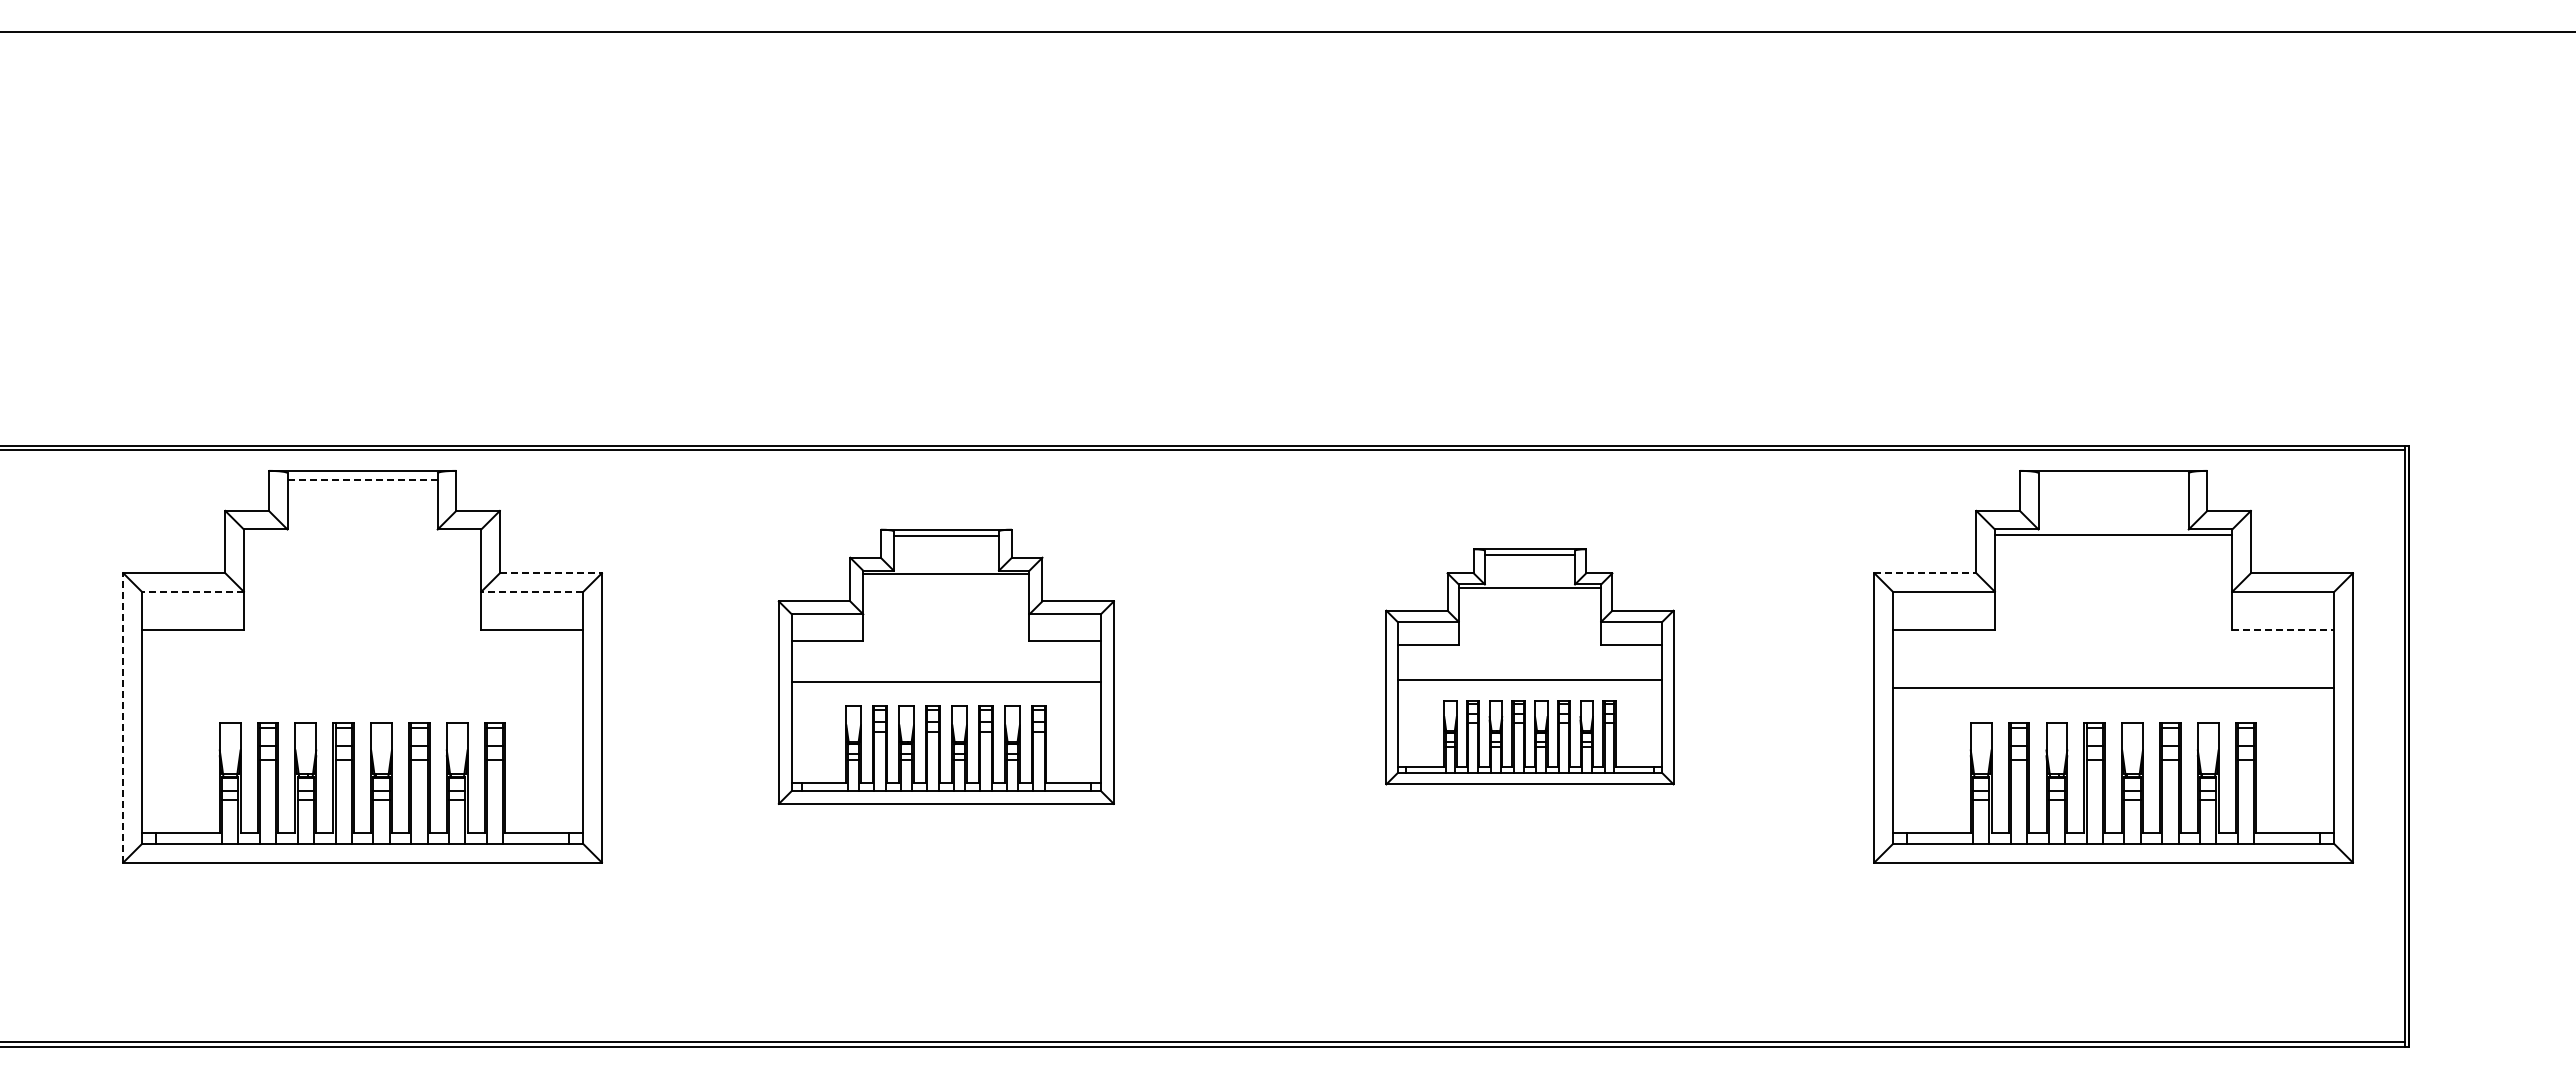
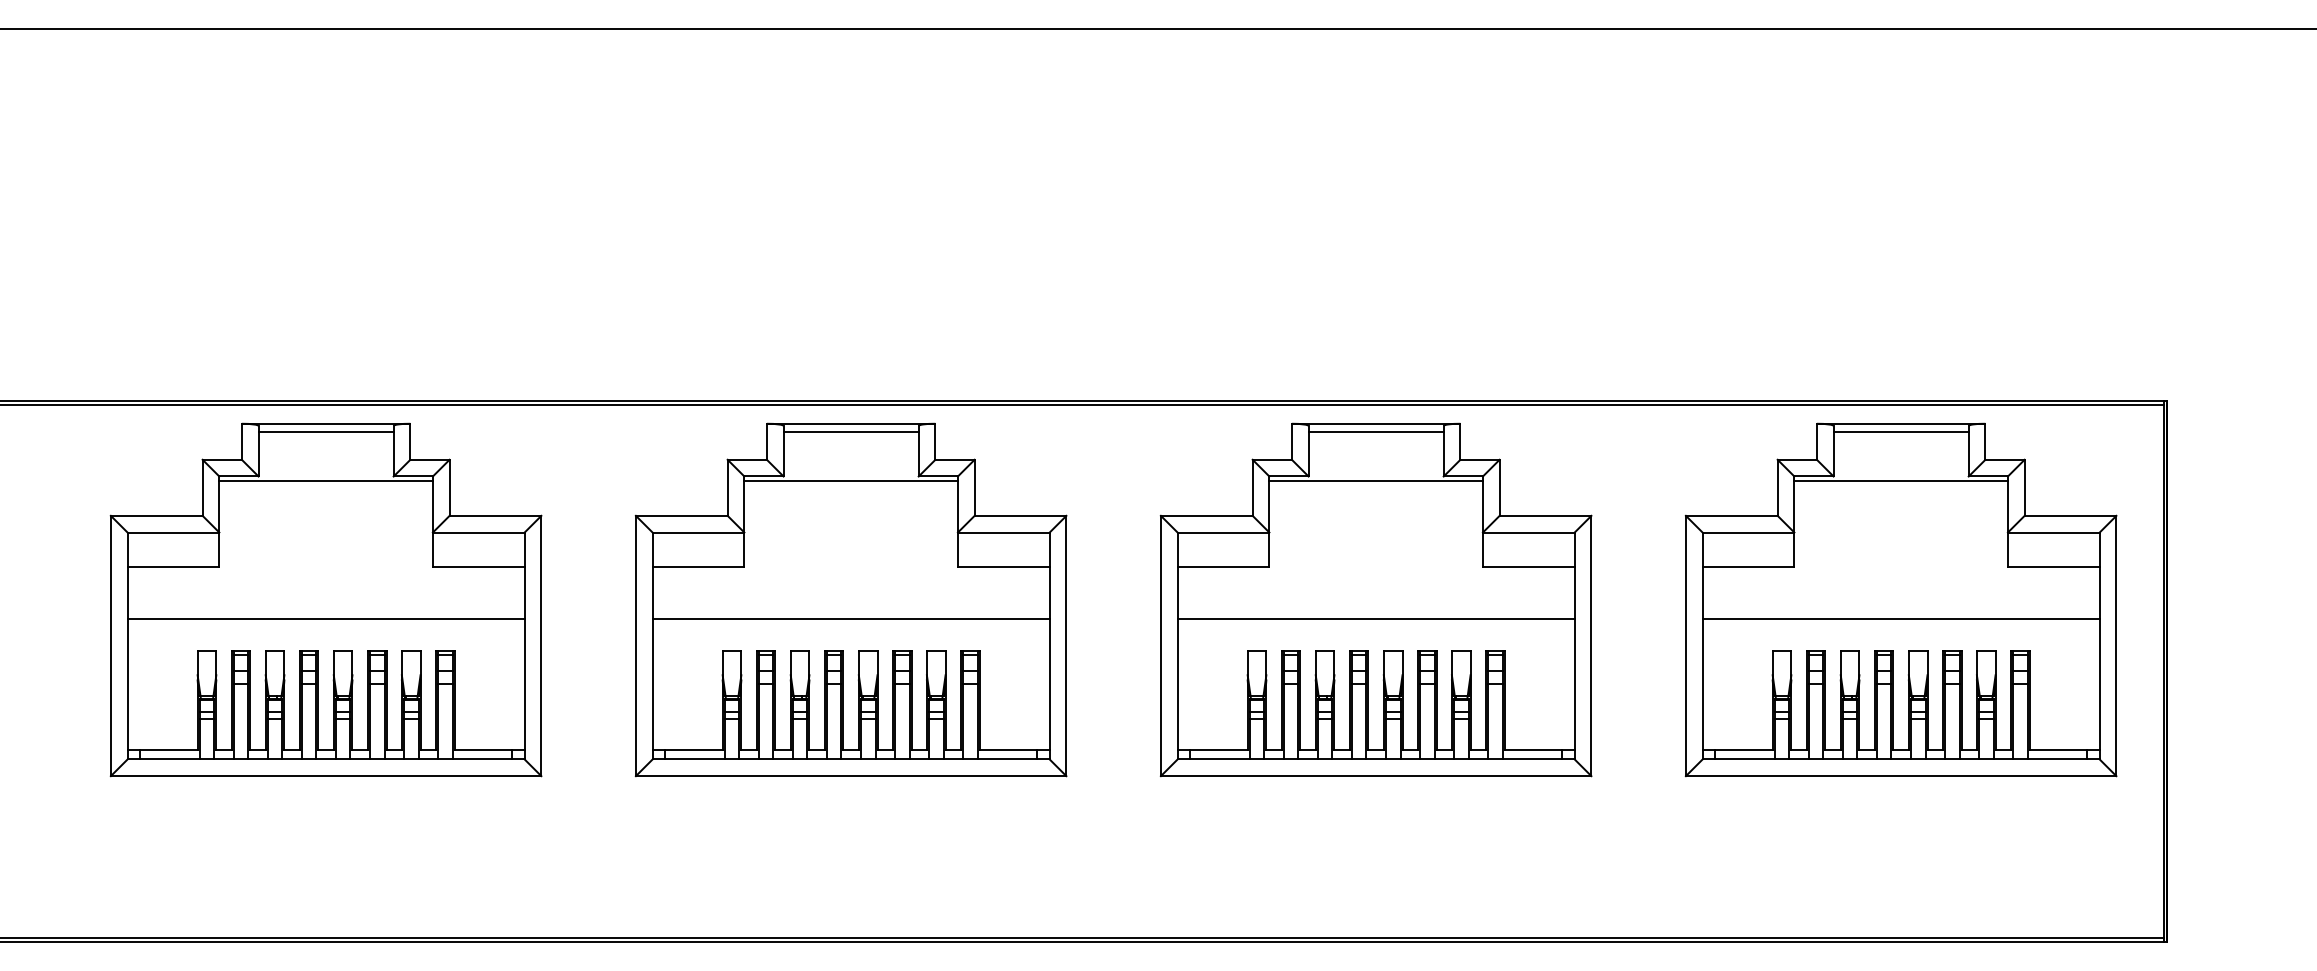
line: (362, 480) -> (326, 432), dashed -> solid
line: (2113, 480) -> (1901, 432), added
line: (362, 534) -> (326, 481), added
line: (551, 573) -> (496, 516), dashed -> solid
line: (1925, 573) -> (1731, 516), dashed -> solid
line: (192, 591) -> (173, 532), dashed -> solid
line: (531, 591) -> (478, 532), dashed -> solid
line: (2283, 630) -> (2053, 567), dashed -> solid
part: (946, 666) -> (851, 599), size x1.43
part: (1529, 666) -> (1375, 599), size x1.67
line: (362, 687) -> (326, 618), added
line: (123, 717) -> (111, 645), dashed -> solid

